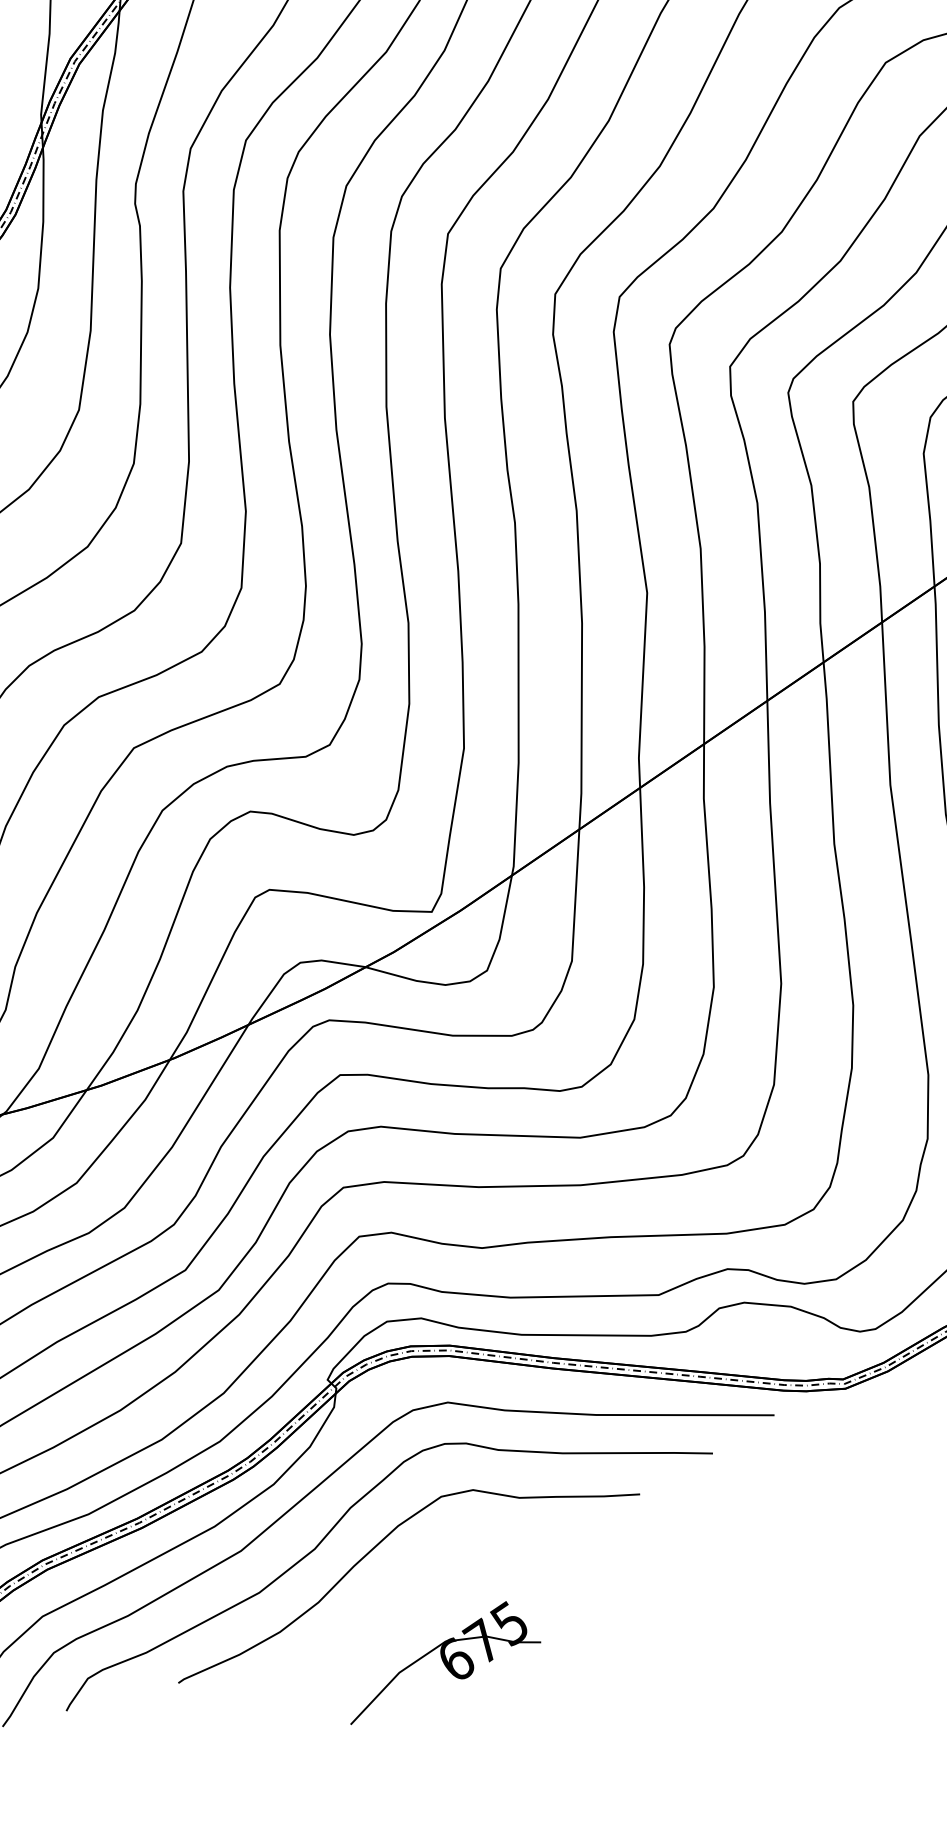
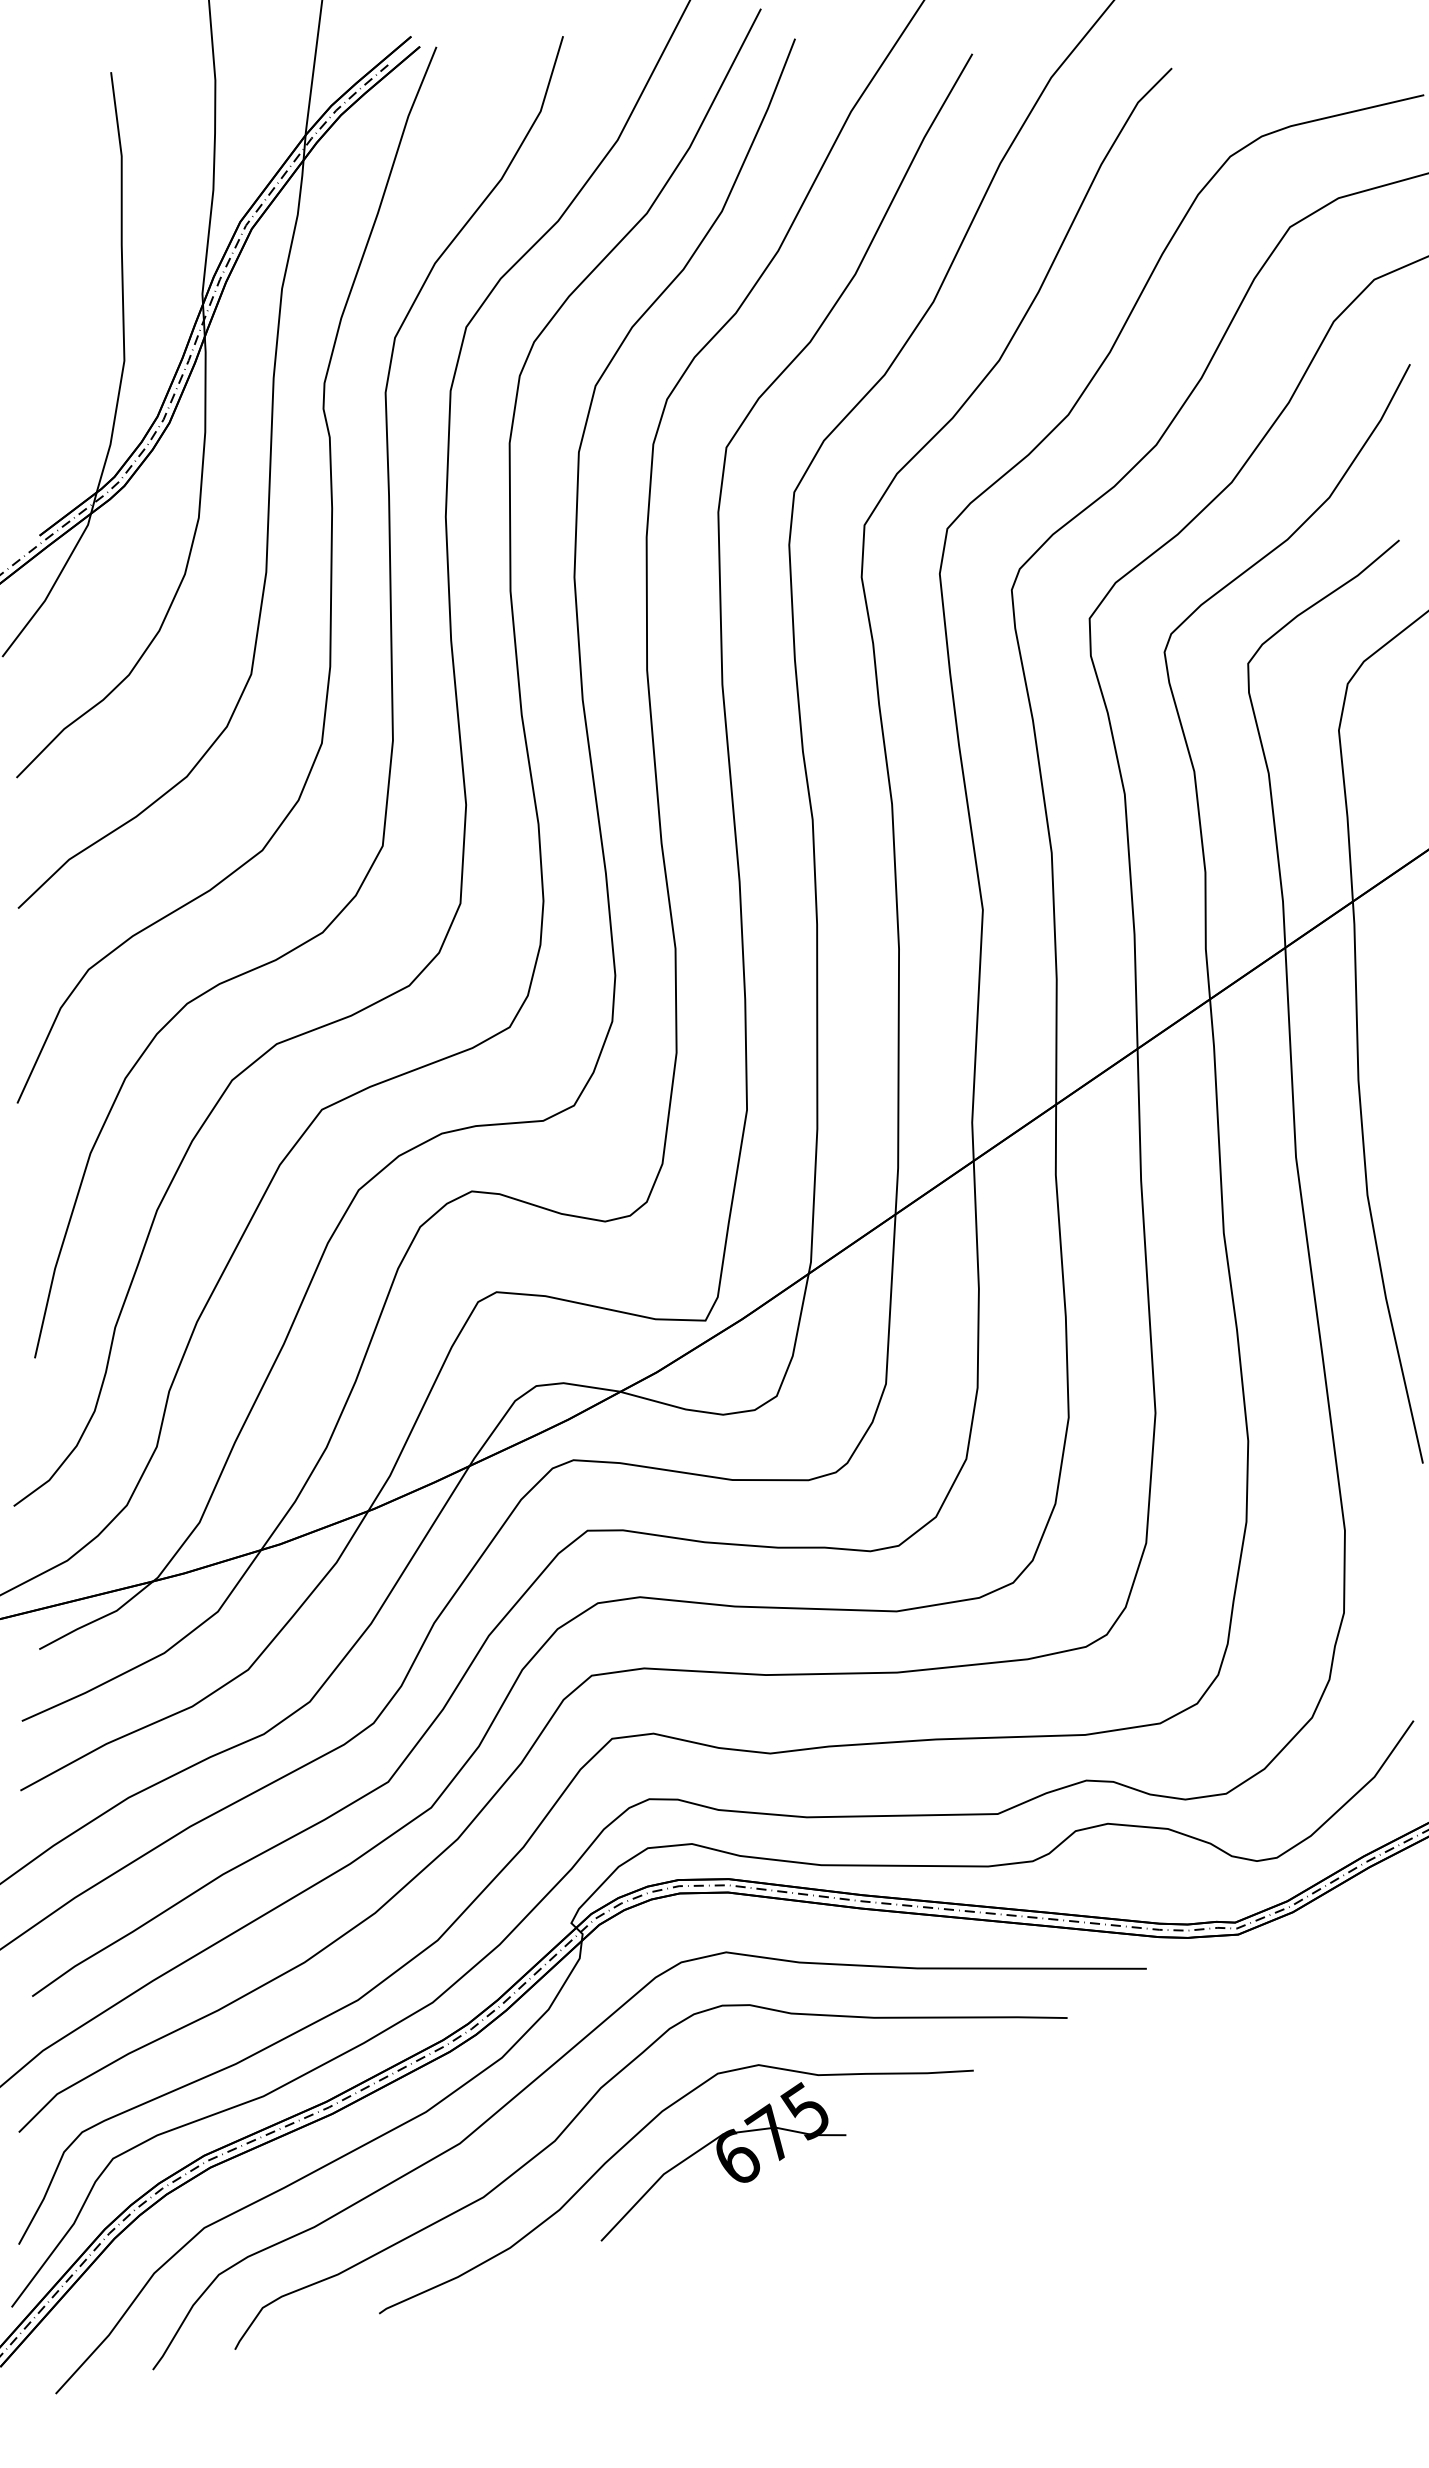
part: (445, 1662) -> (723, 2161), moved

